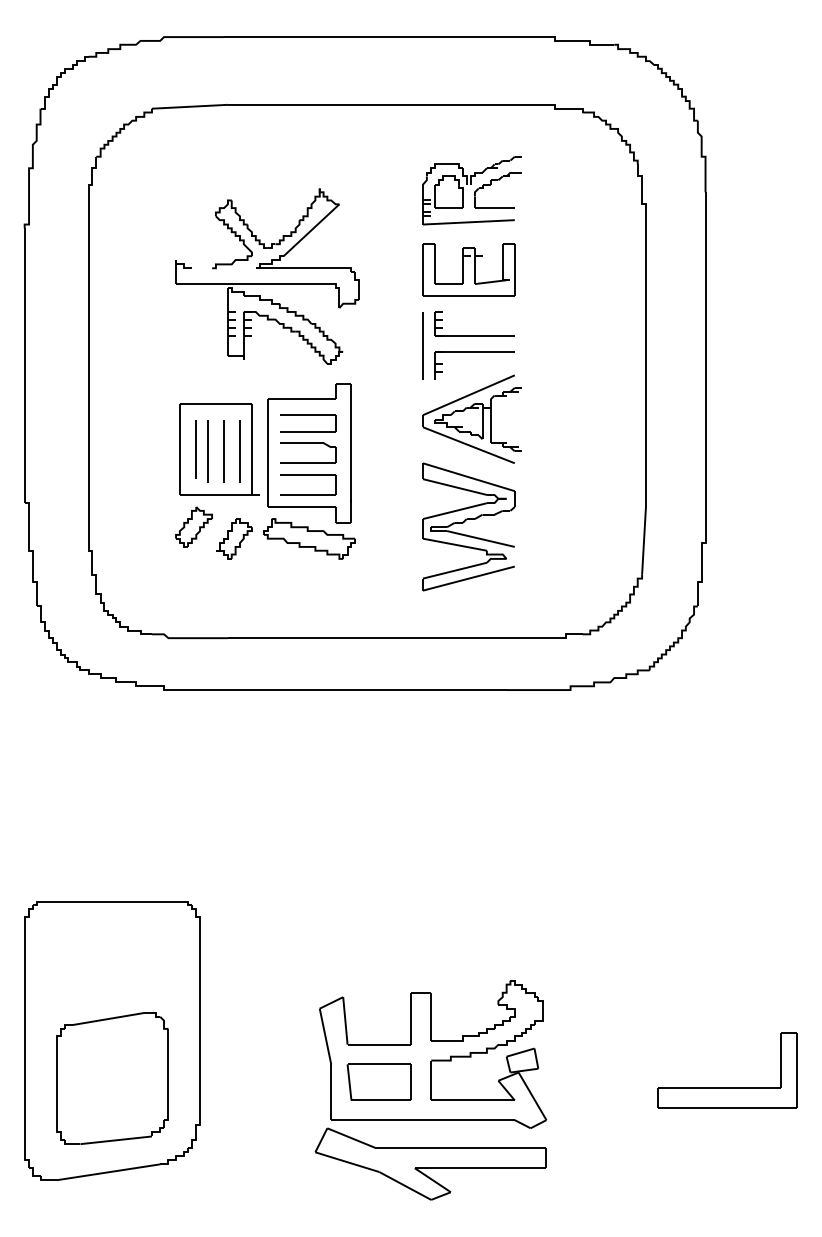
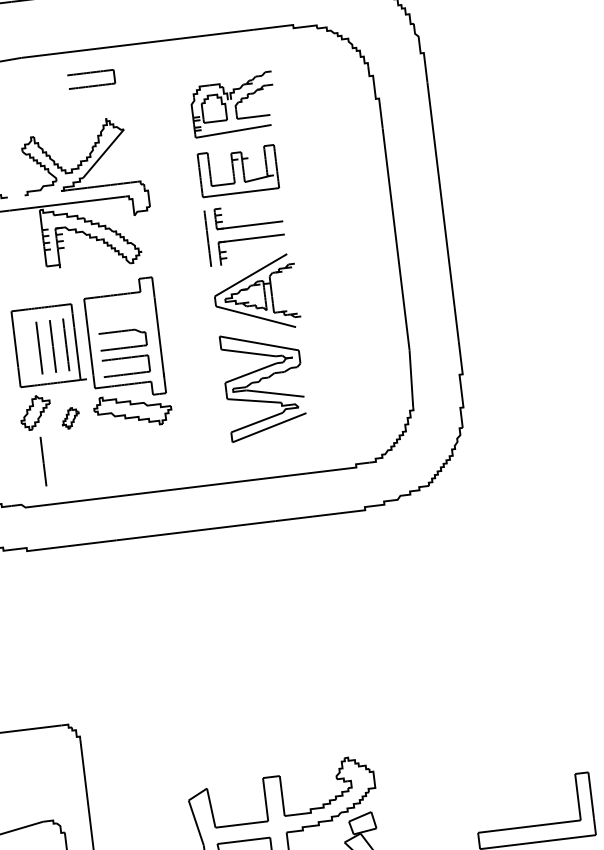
part: (308, 415) -> (91, 72), moved
line: (195, 449) -> (42, 461), moved
part: (234, 538) -> (70, 417), size x0.6

